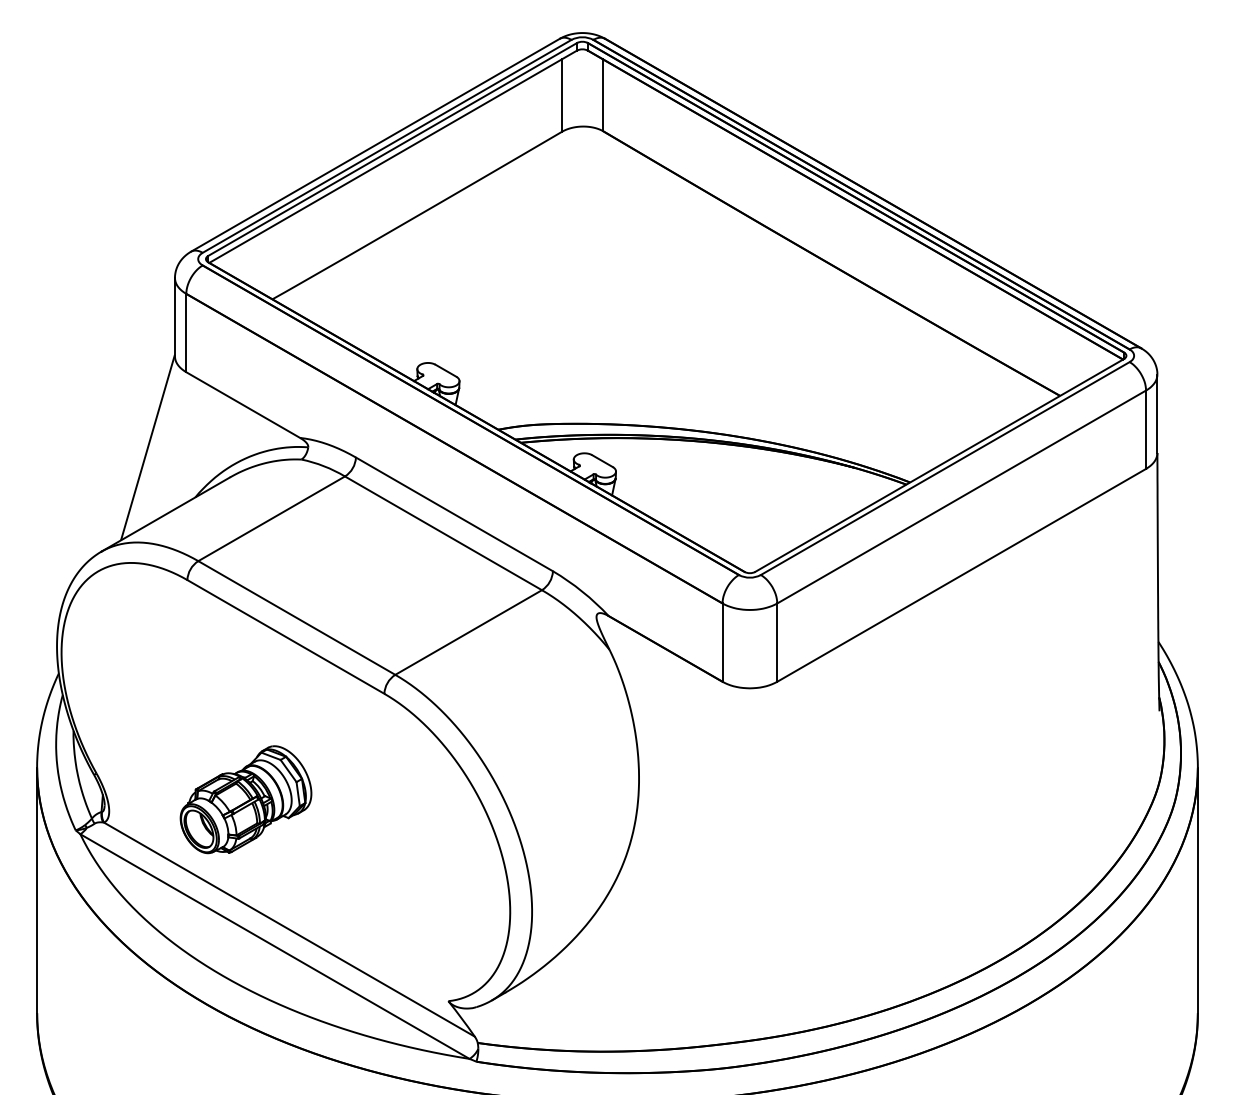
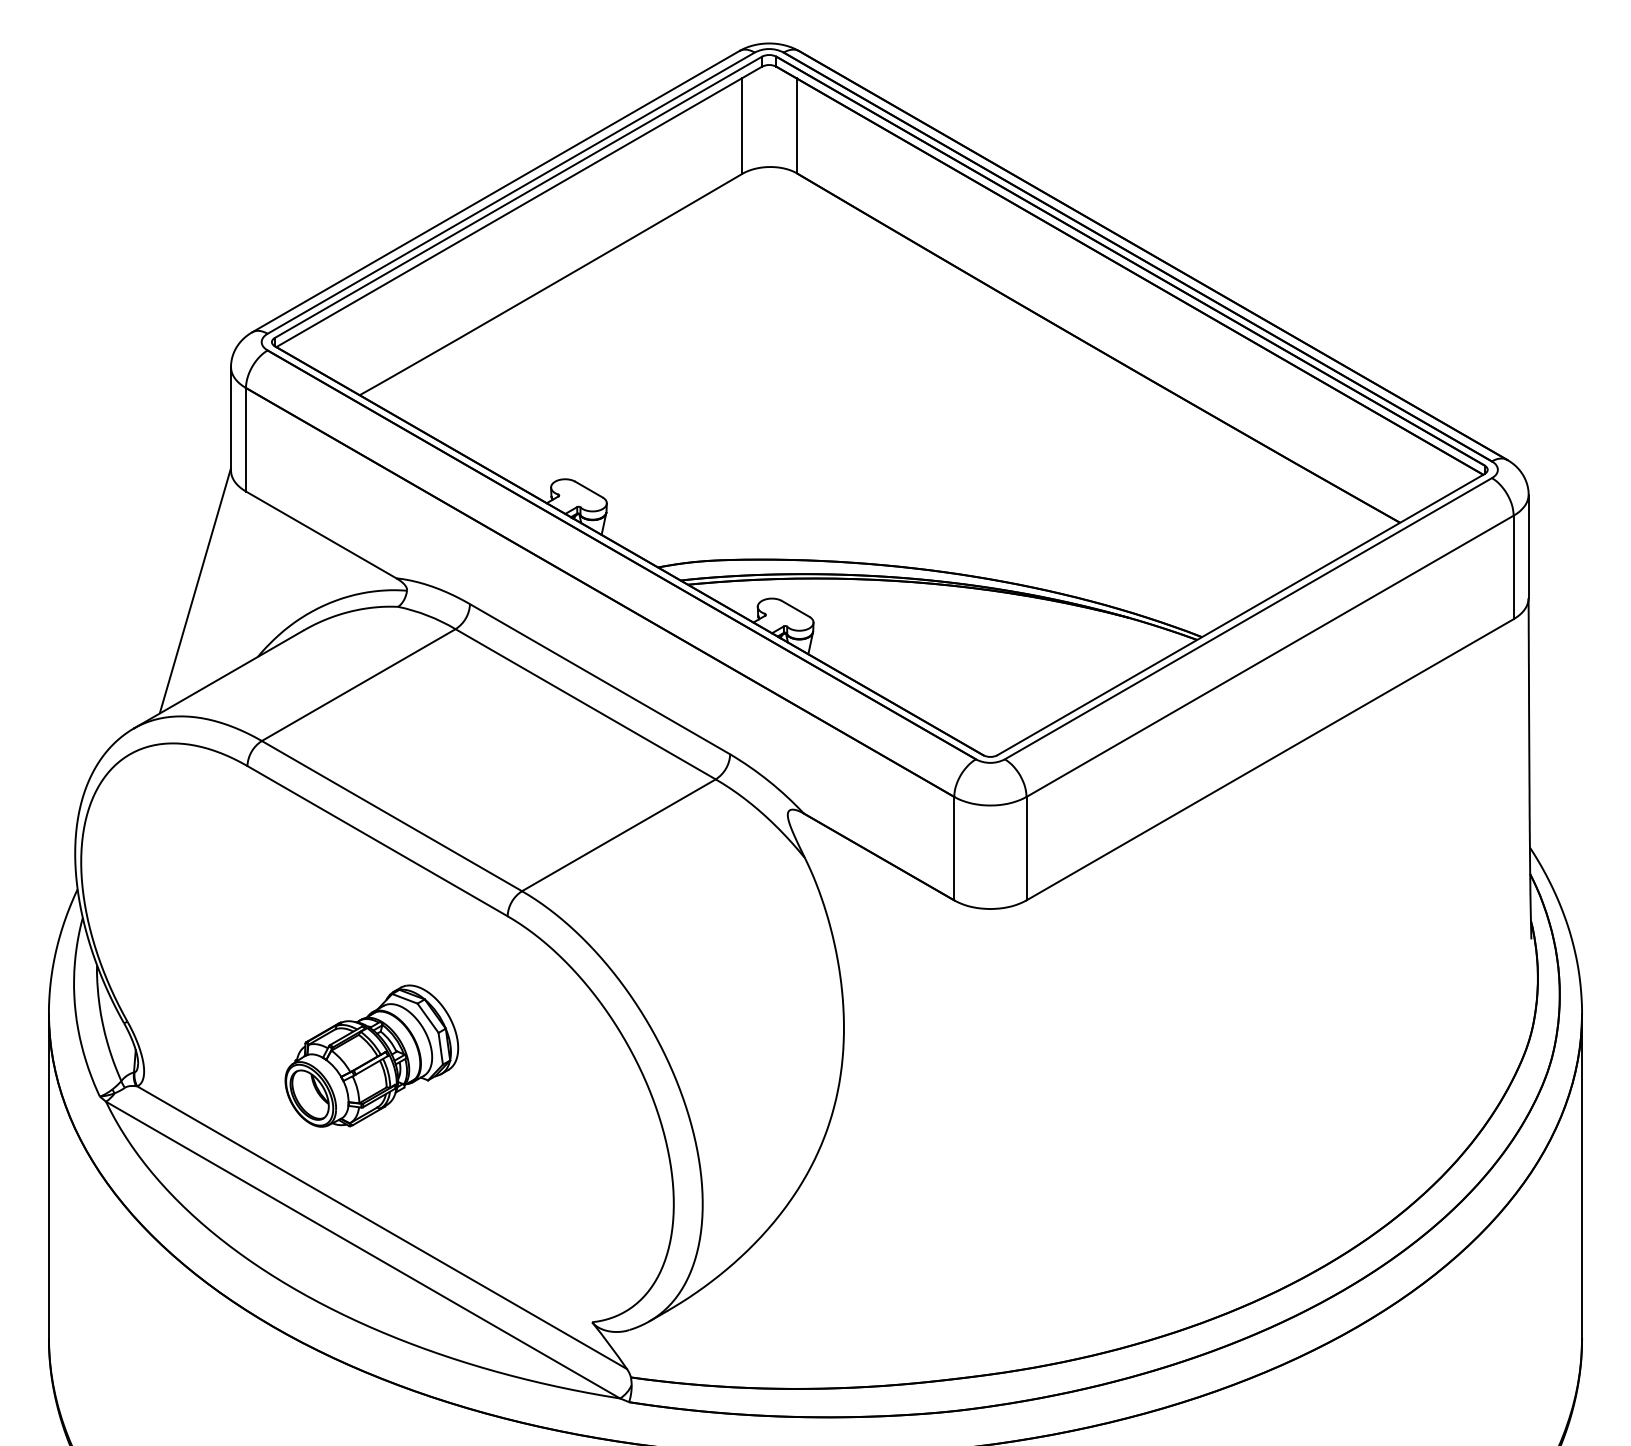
part: (245, 799) -> (371, 1055), moved

